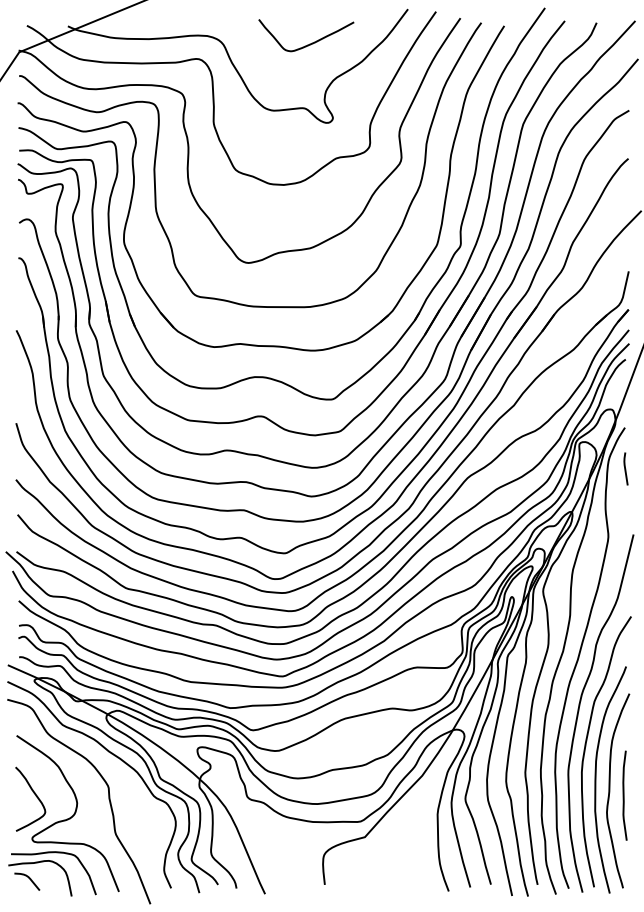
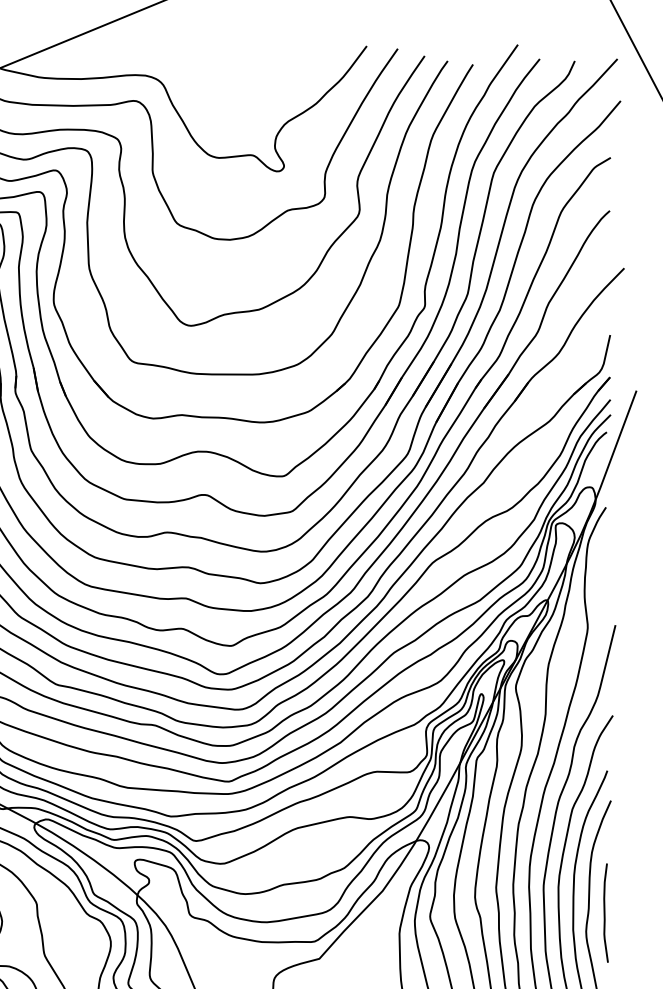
curve: (309, 43) -> (258, 83), removed
line: (625, 468) -> (606, 552), removed

